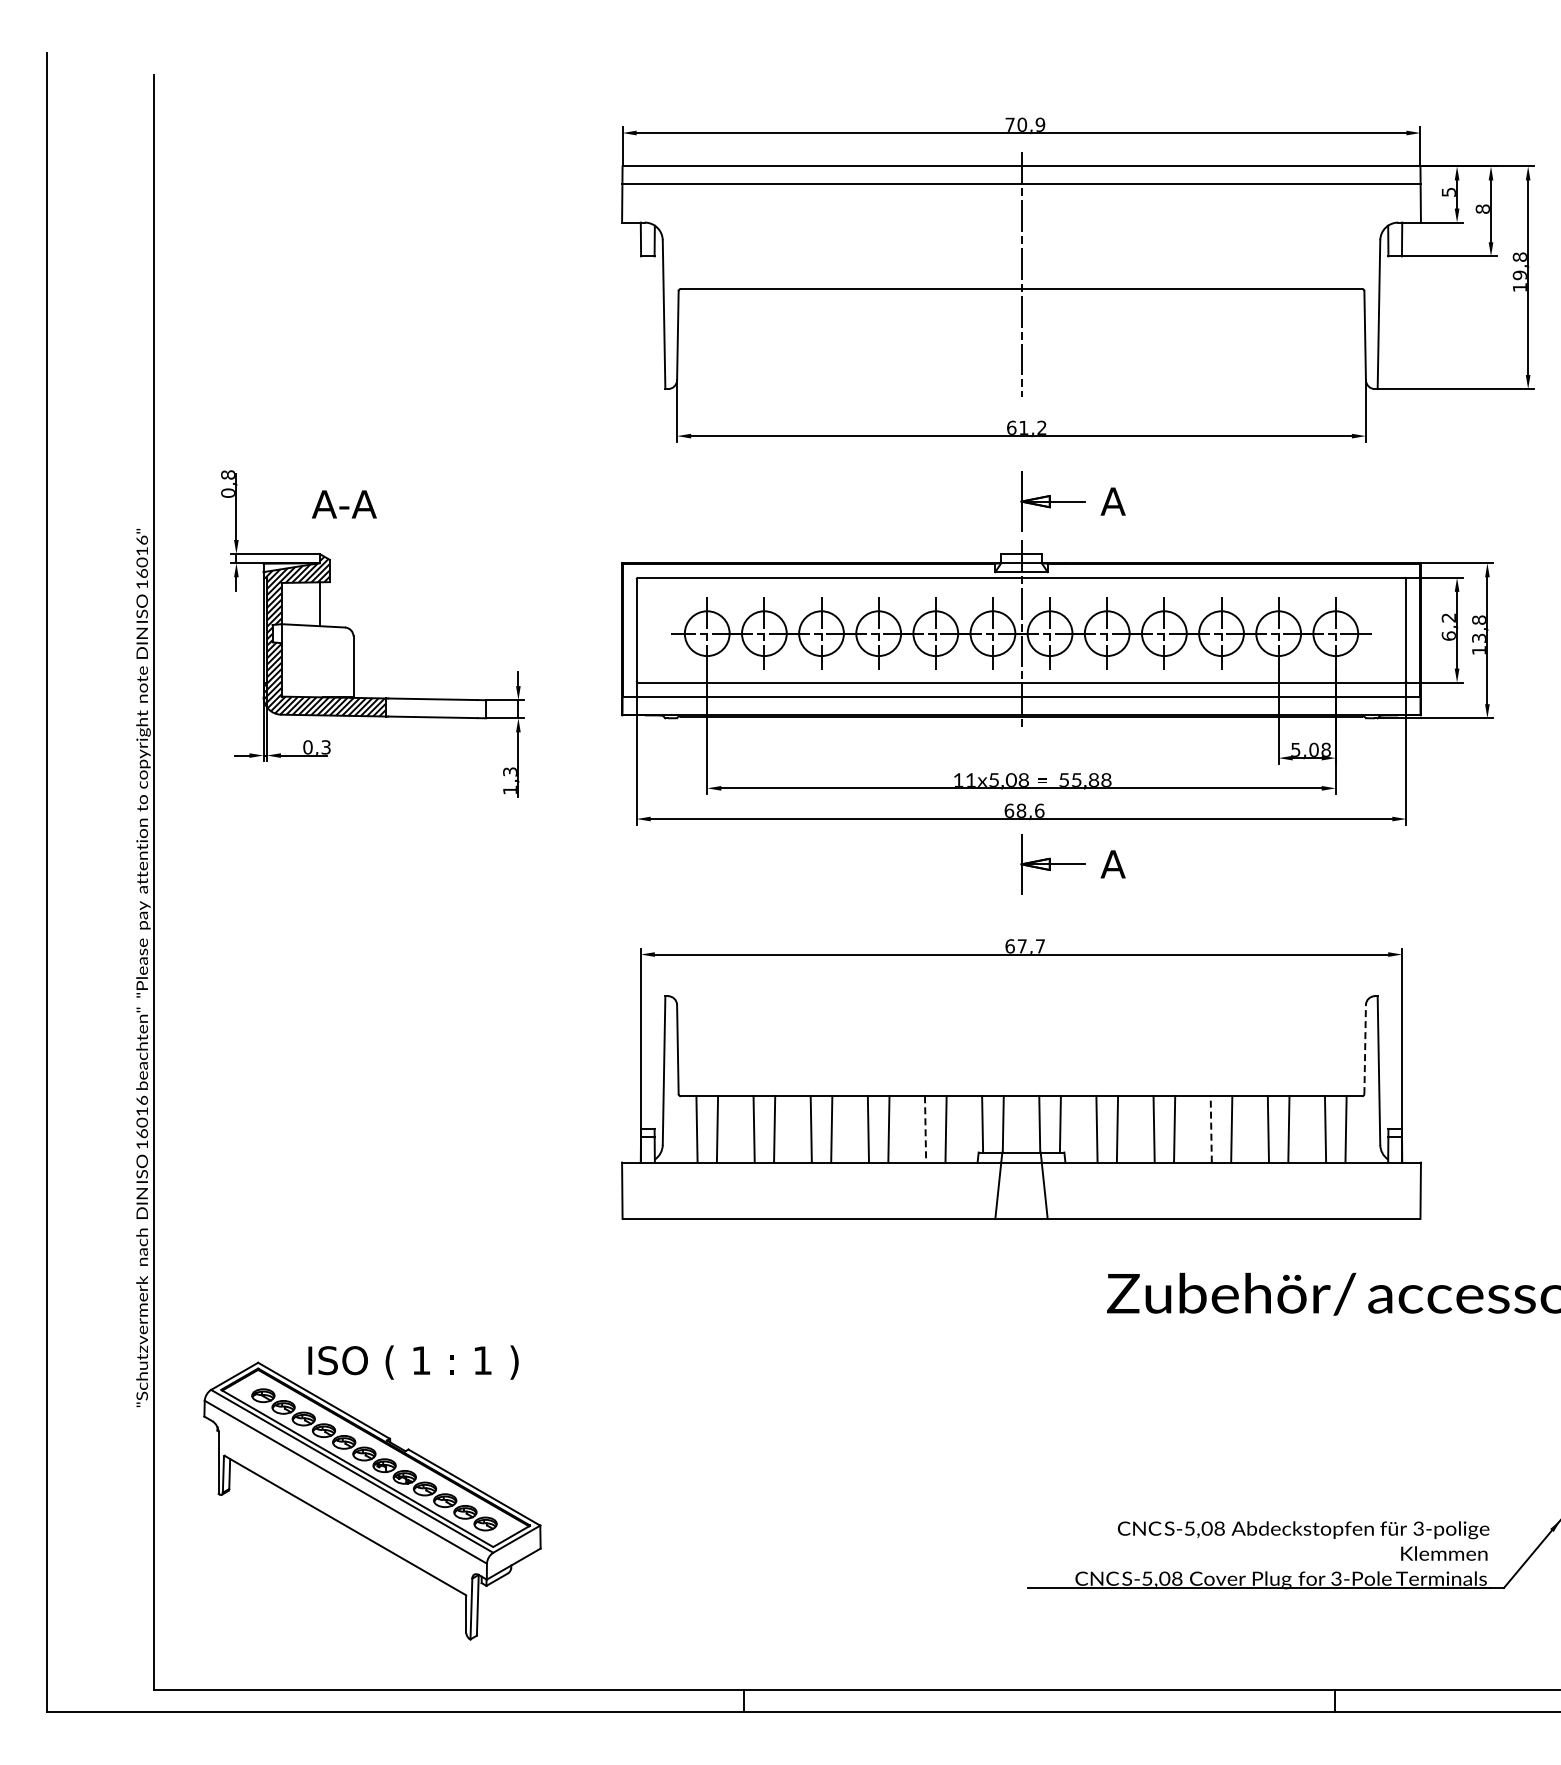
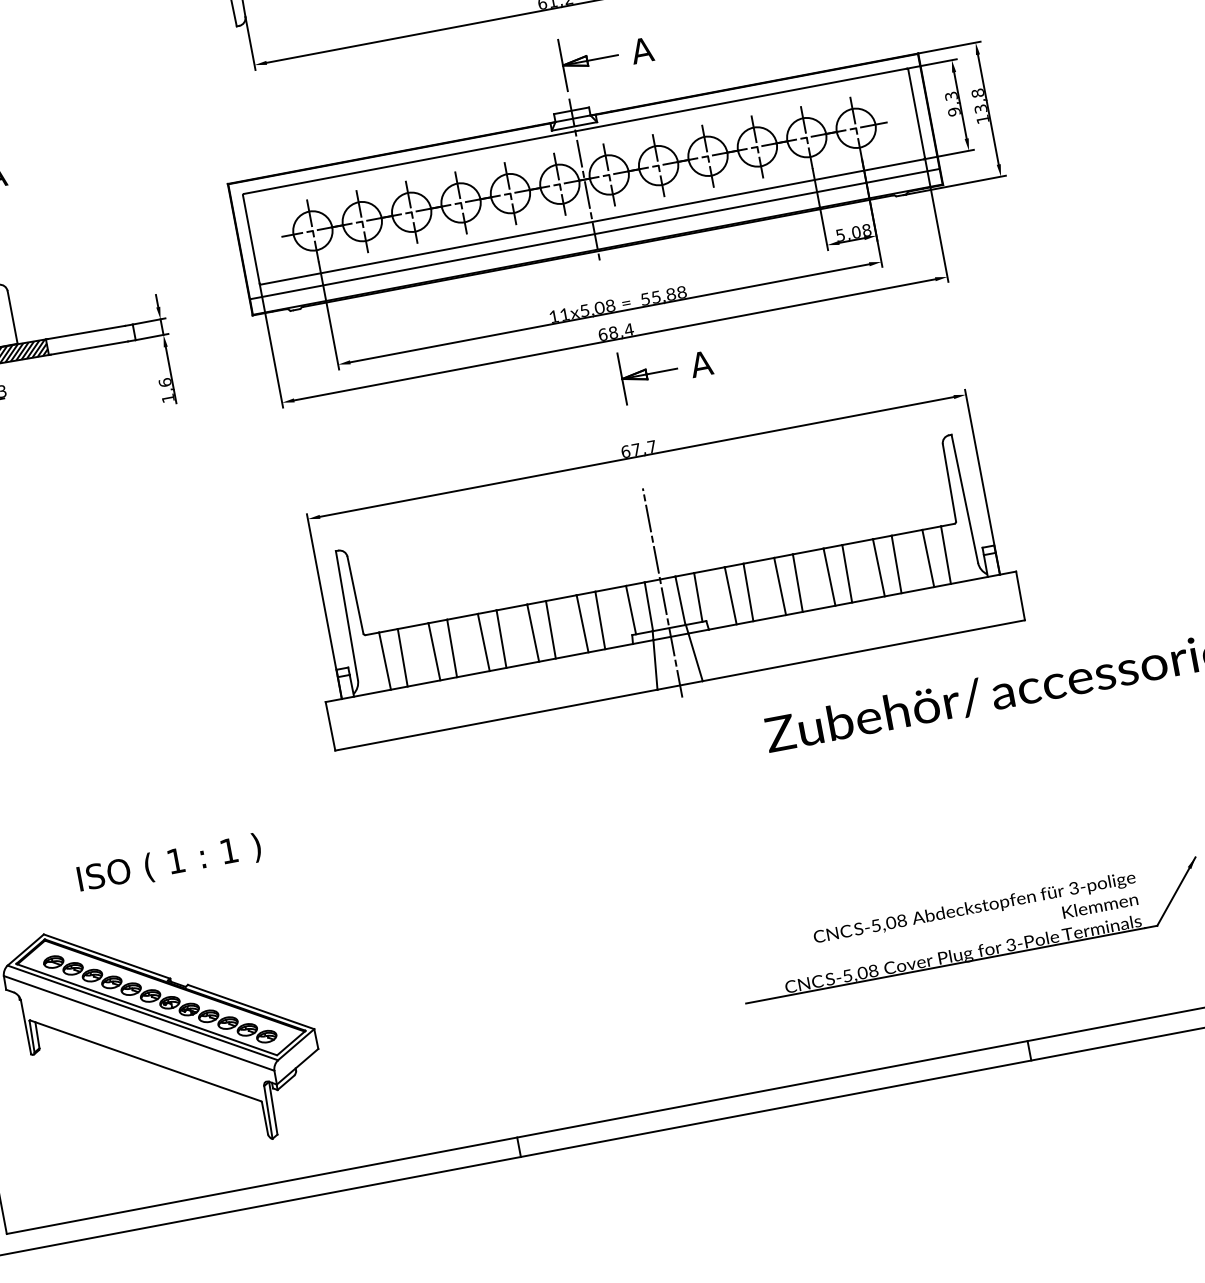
text: (1448, 626) -> (952, 103), 6,2 -> 9,3
text: (509, 771) -> (164, 382), 1,3 -> 1,6
text: (1039, 810) -> (628, 329), 68,6 -> 68,4
line: (1365, 1049) -> (949, 482), dashed -> solid
line: (1021, 1111) -> (662, 592), added
line: (1211, 1128) -> (829, 576), dashed -> solid
line: (925, 1129) -> (582, 623), dashed -> solid
text: (413, 1362) -> (169, 863), moved

